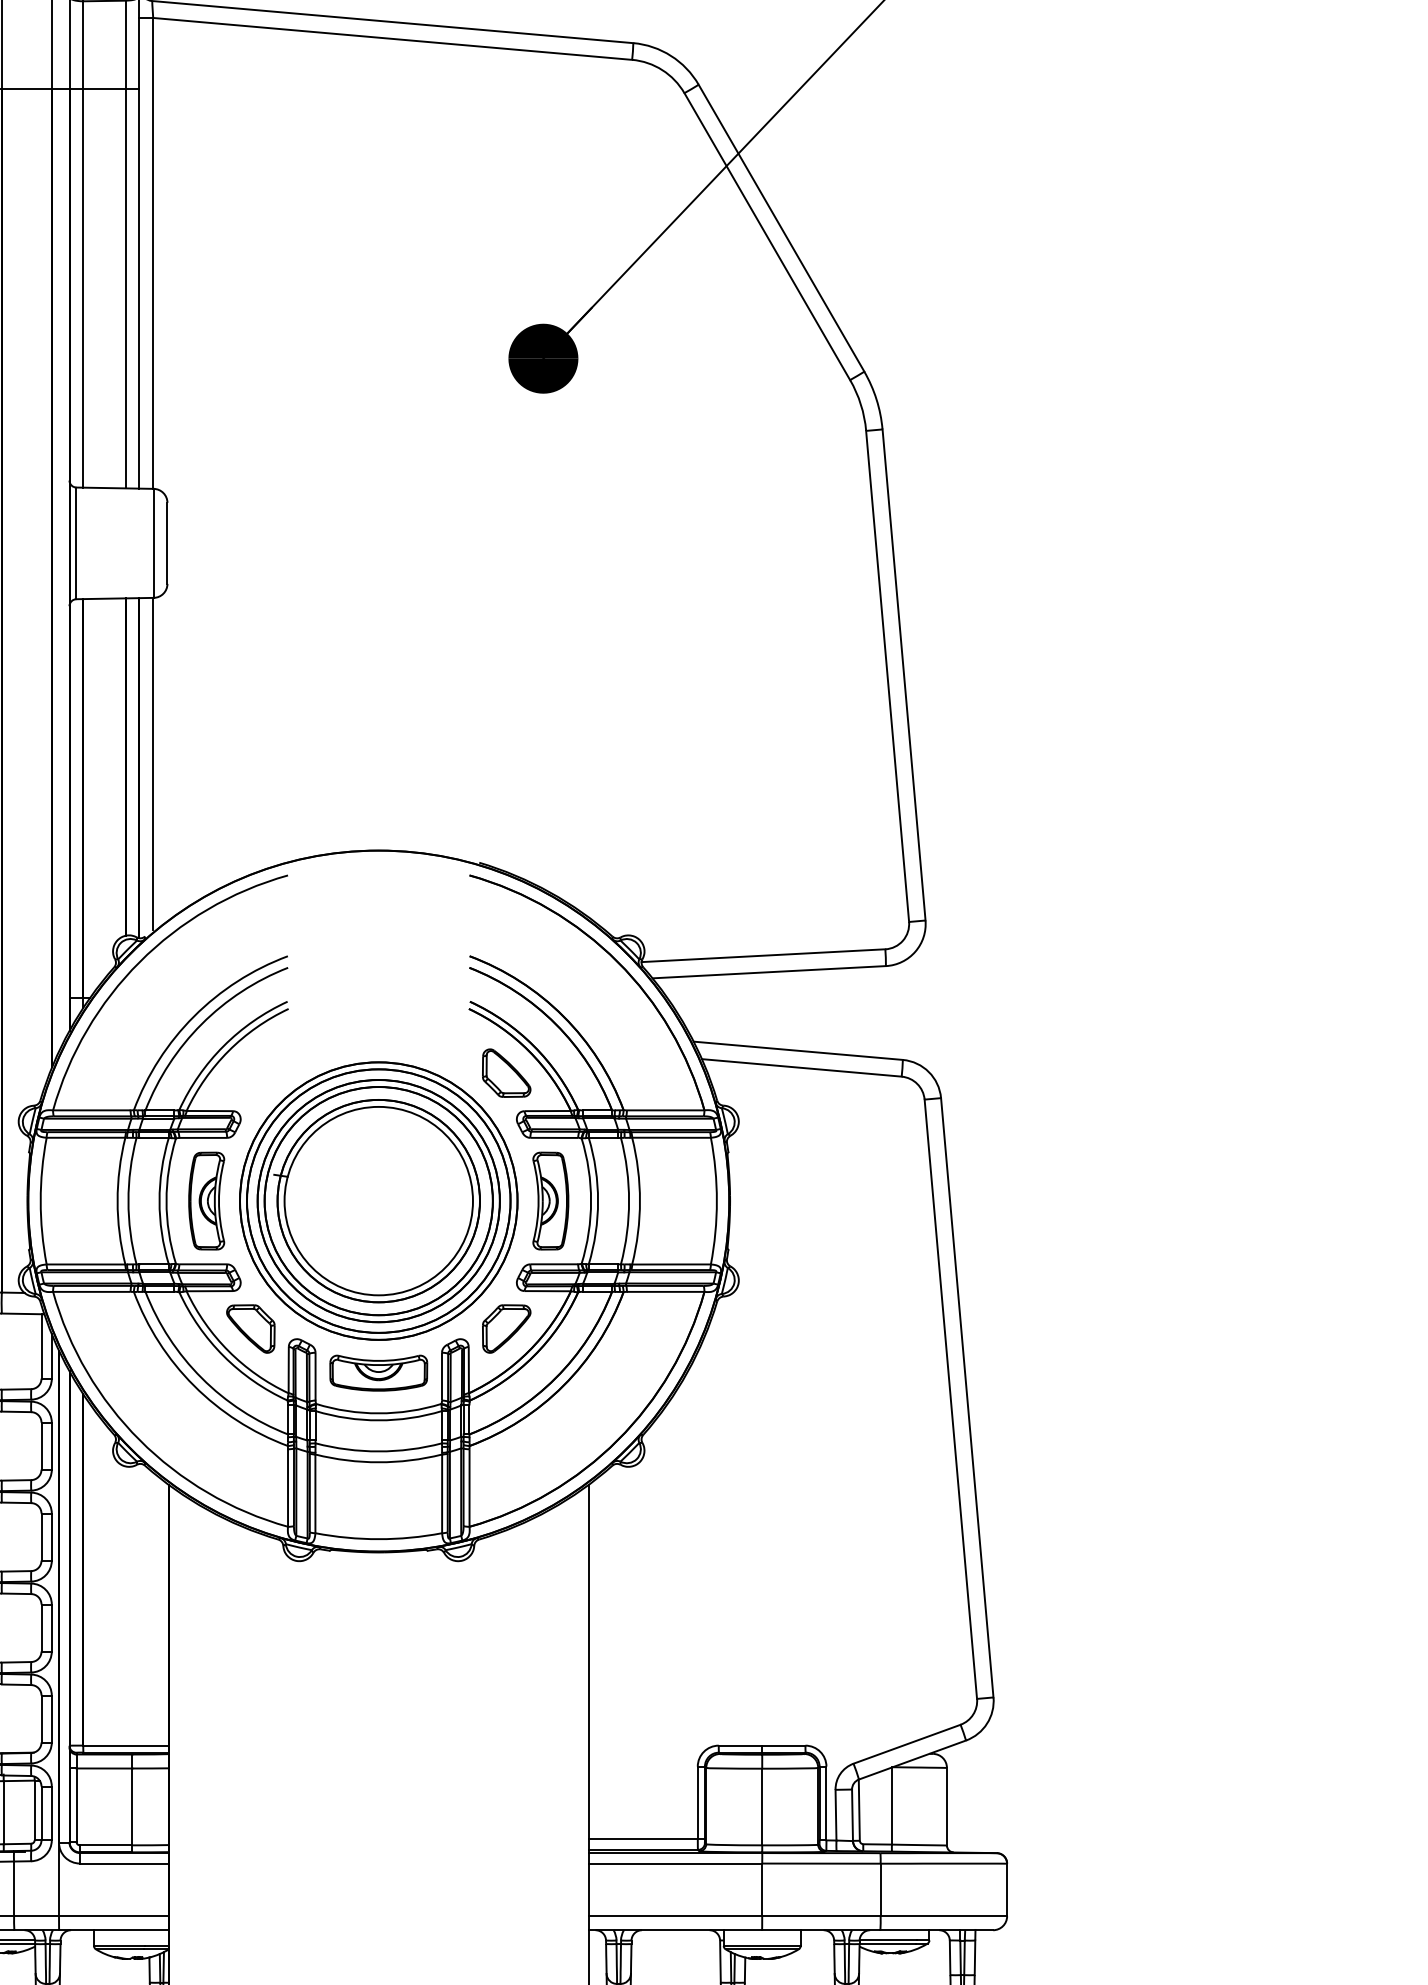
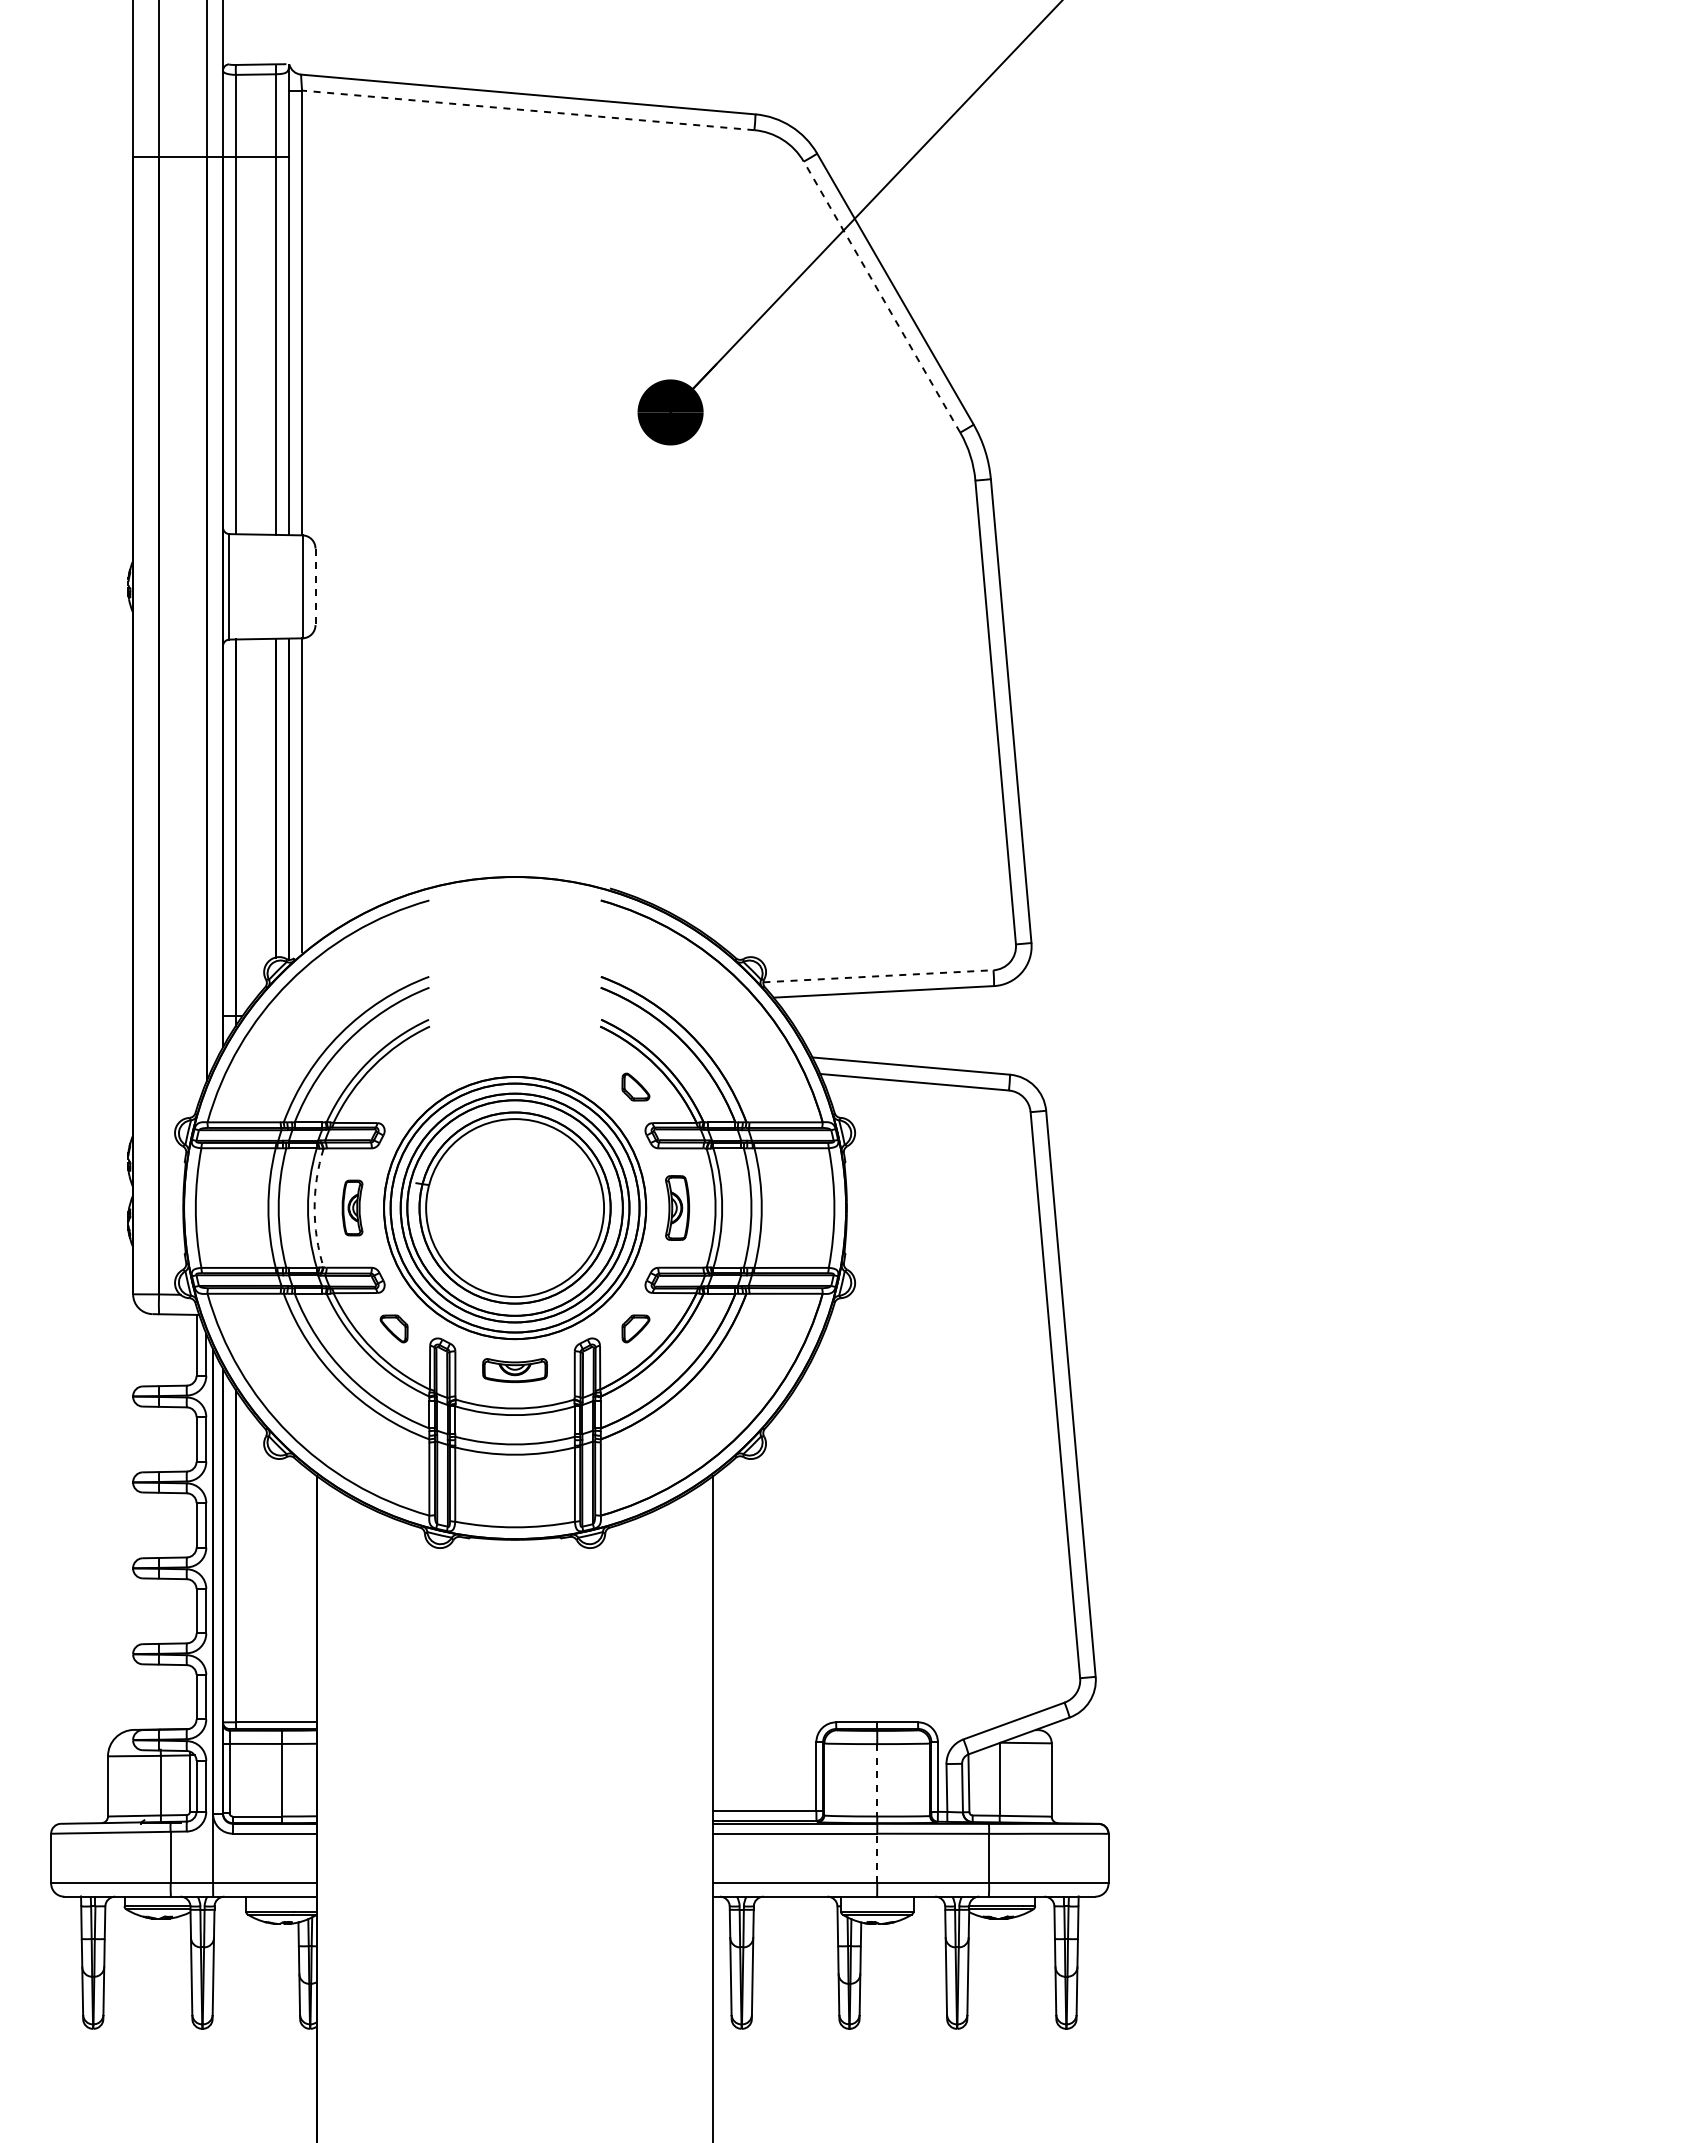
line: (391, 39) -> (527, 110), solid -> dashed
line: (766, 235) -> (881, 296), solid -> dashed
line: (167, 544) -> (315, 587), solid -> dashed
line: (763, 955) -> (878, 976), solid -> dashed
part: (506, 1072) -> (635, 1086), size x0.6
part: (206, 1200) -> (352, 1207), size x0.6
part: (550, 1200) -> (677, 1207), size x0.7
arc: (166, 1201) -> (314, 1208), solid -> dashed
part: (250, 1328) -> (393, 1328), size x0.6
part: (506, 1328) -> (635, 1328), size x0.6
part: (378, 1373) -> (514, 1370), size x0.7
line: (762, 1807) -> (877, 1780), solid -> dashed
line: (762, 1889) -> (877, 1858), solid -> dashed

